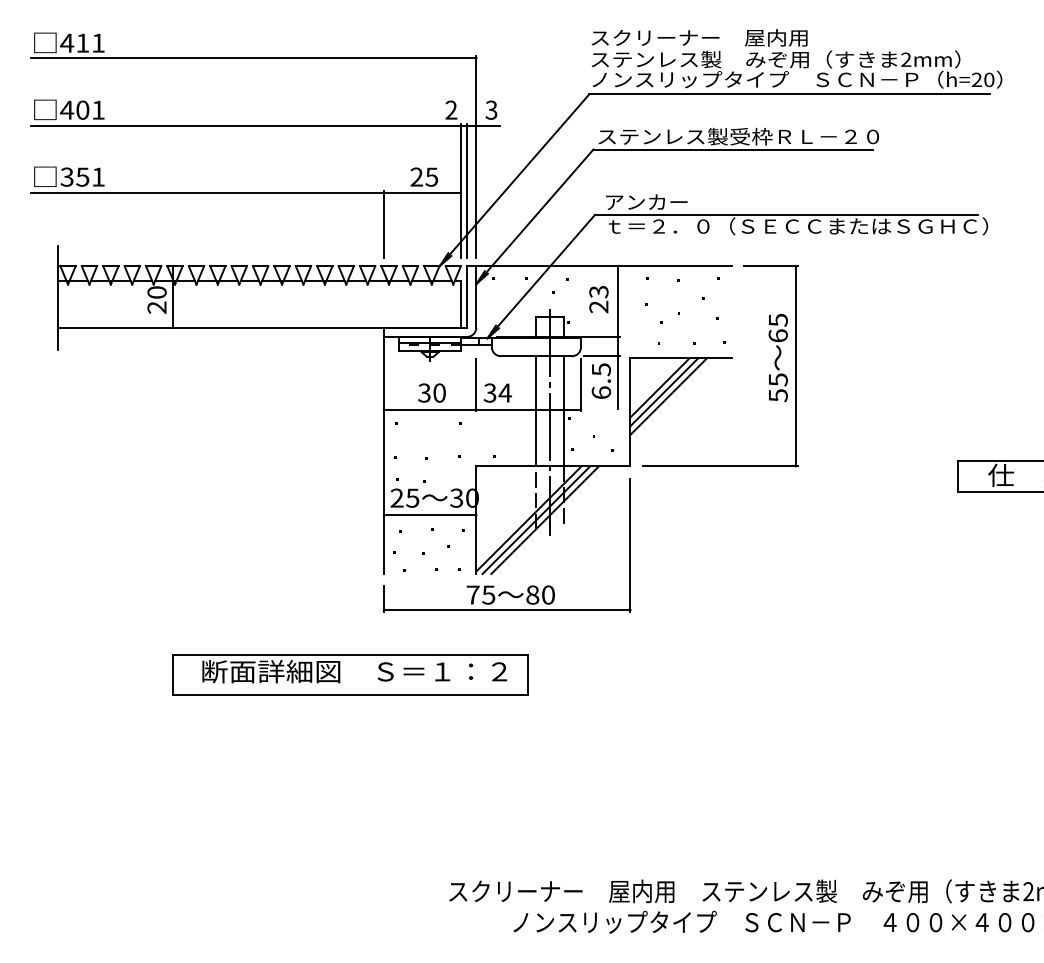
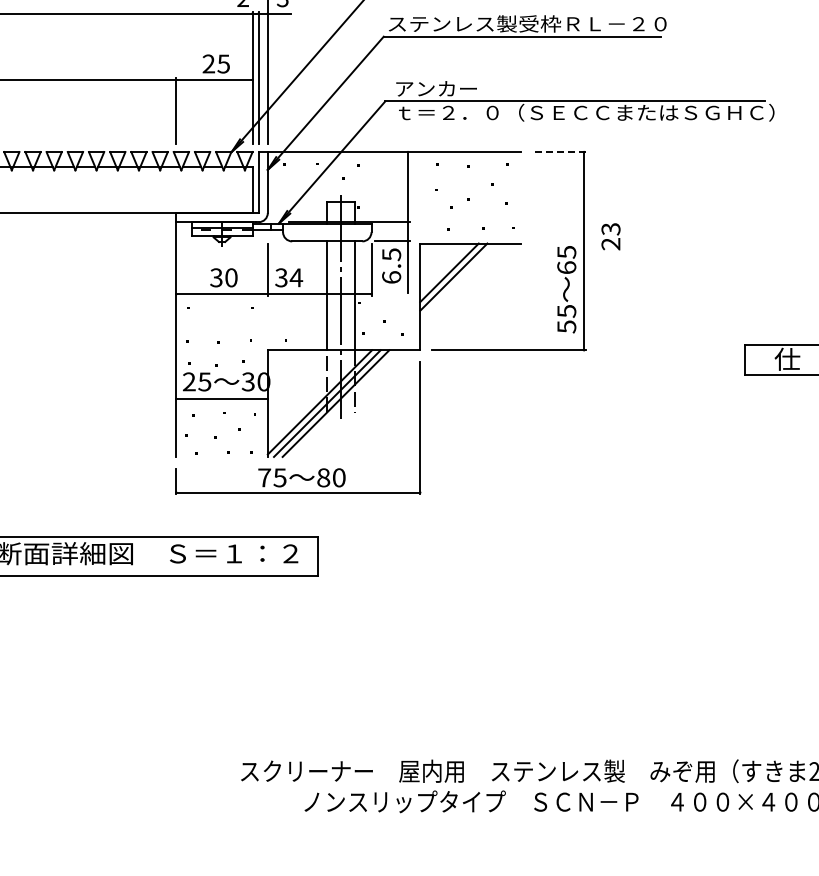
line: (770, 266) -> (559, 152), solid -> dashed
text: (598, 299) -> (610, 236), moved
text: (777, 357) -> (566, 289), moved
line: (668, 396) -> (458, 281), removed

